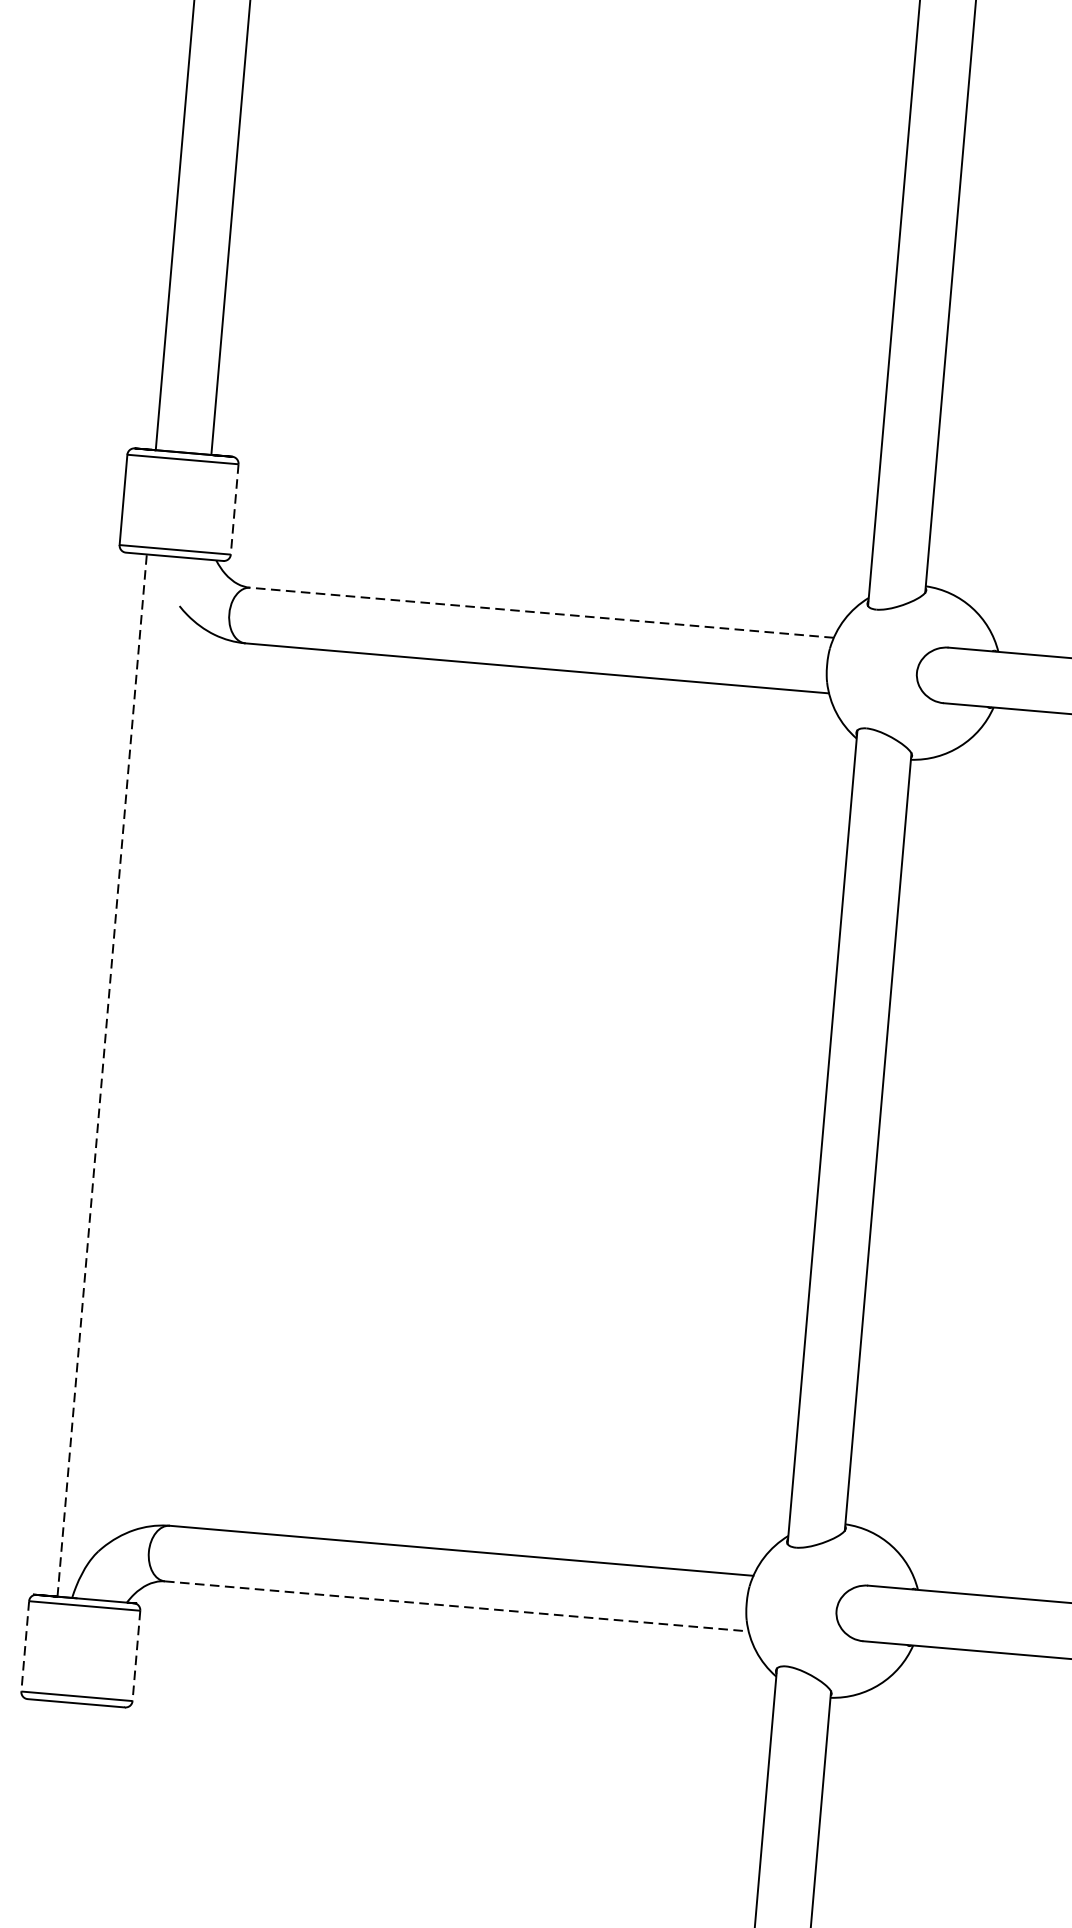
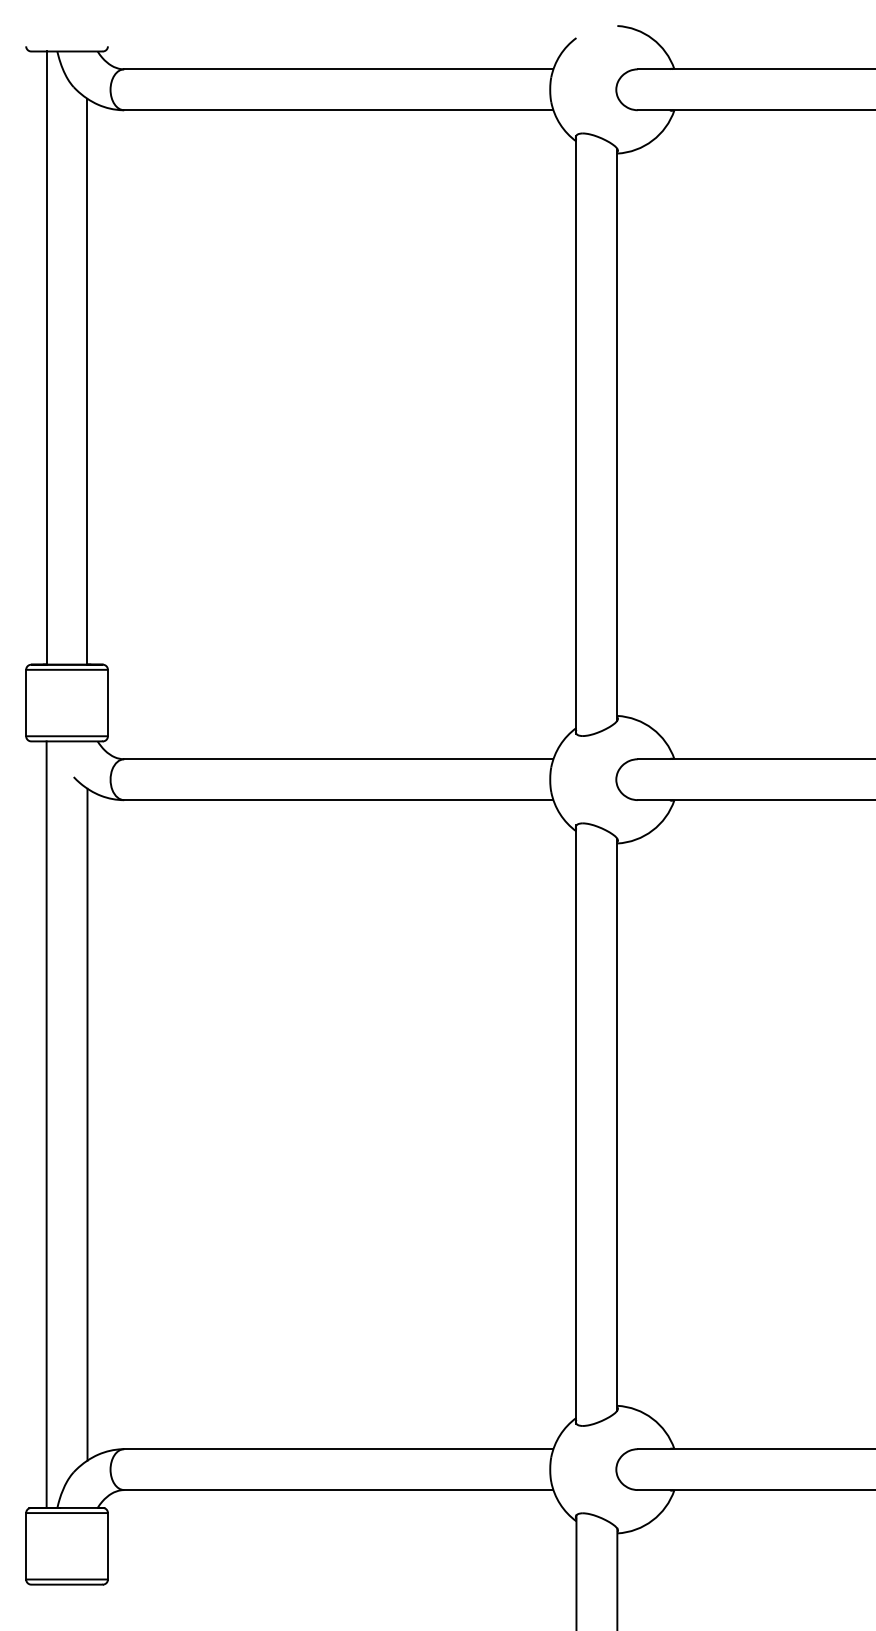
line: (234, 510) -> (107, 703), dashed -> solid
line: (541, 613) -> (338, 759), dashed -> solid
line: (102, 1075) -> (46, 1124), dashed -> solid
line: (157, 1080) -> (87, 1124), added
line: (456, 1606) -> (338, 1490), dashed -> solid
line: (25, 1646) -> (26, 1546), dashed -> solid
line: (135, 1656) -> (107, 1546), dashed -> solid

